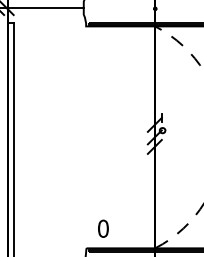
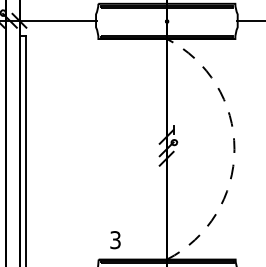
text: (103, 229) -> (115, 240), 0 -> 3

